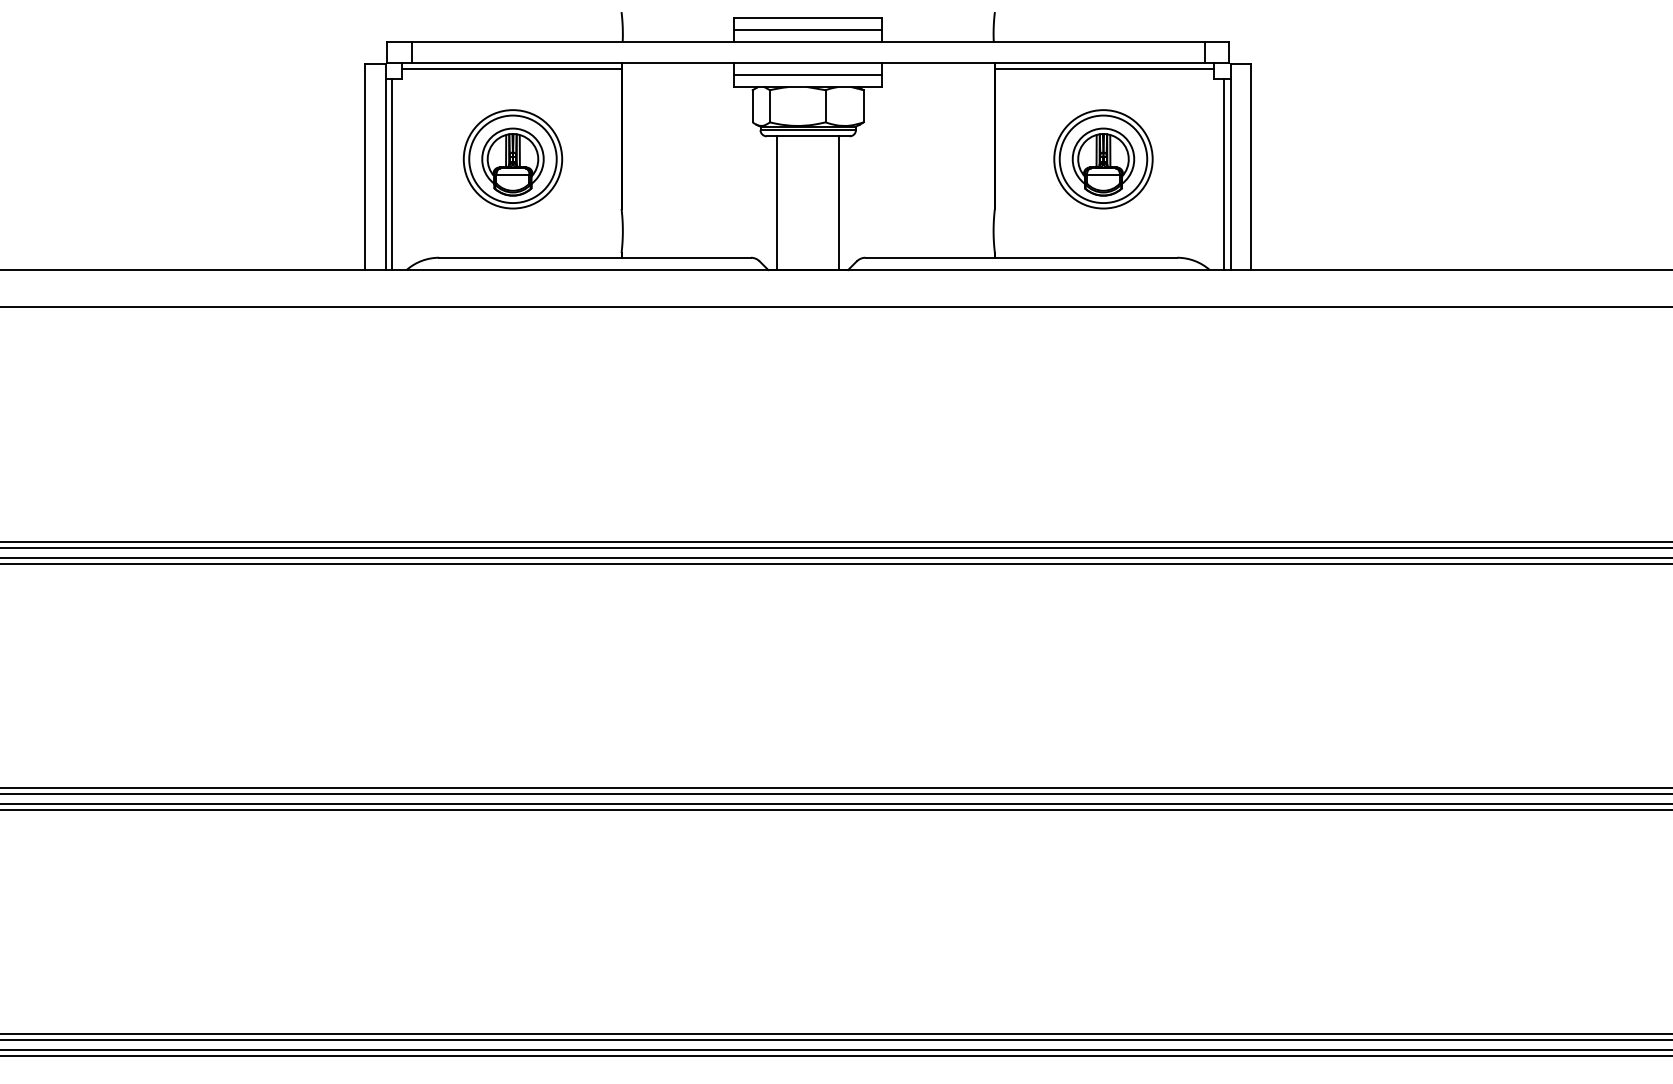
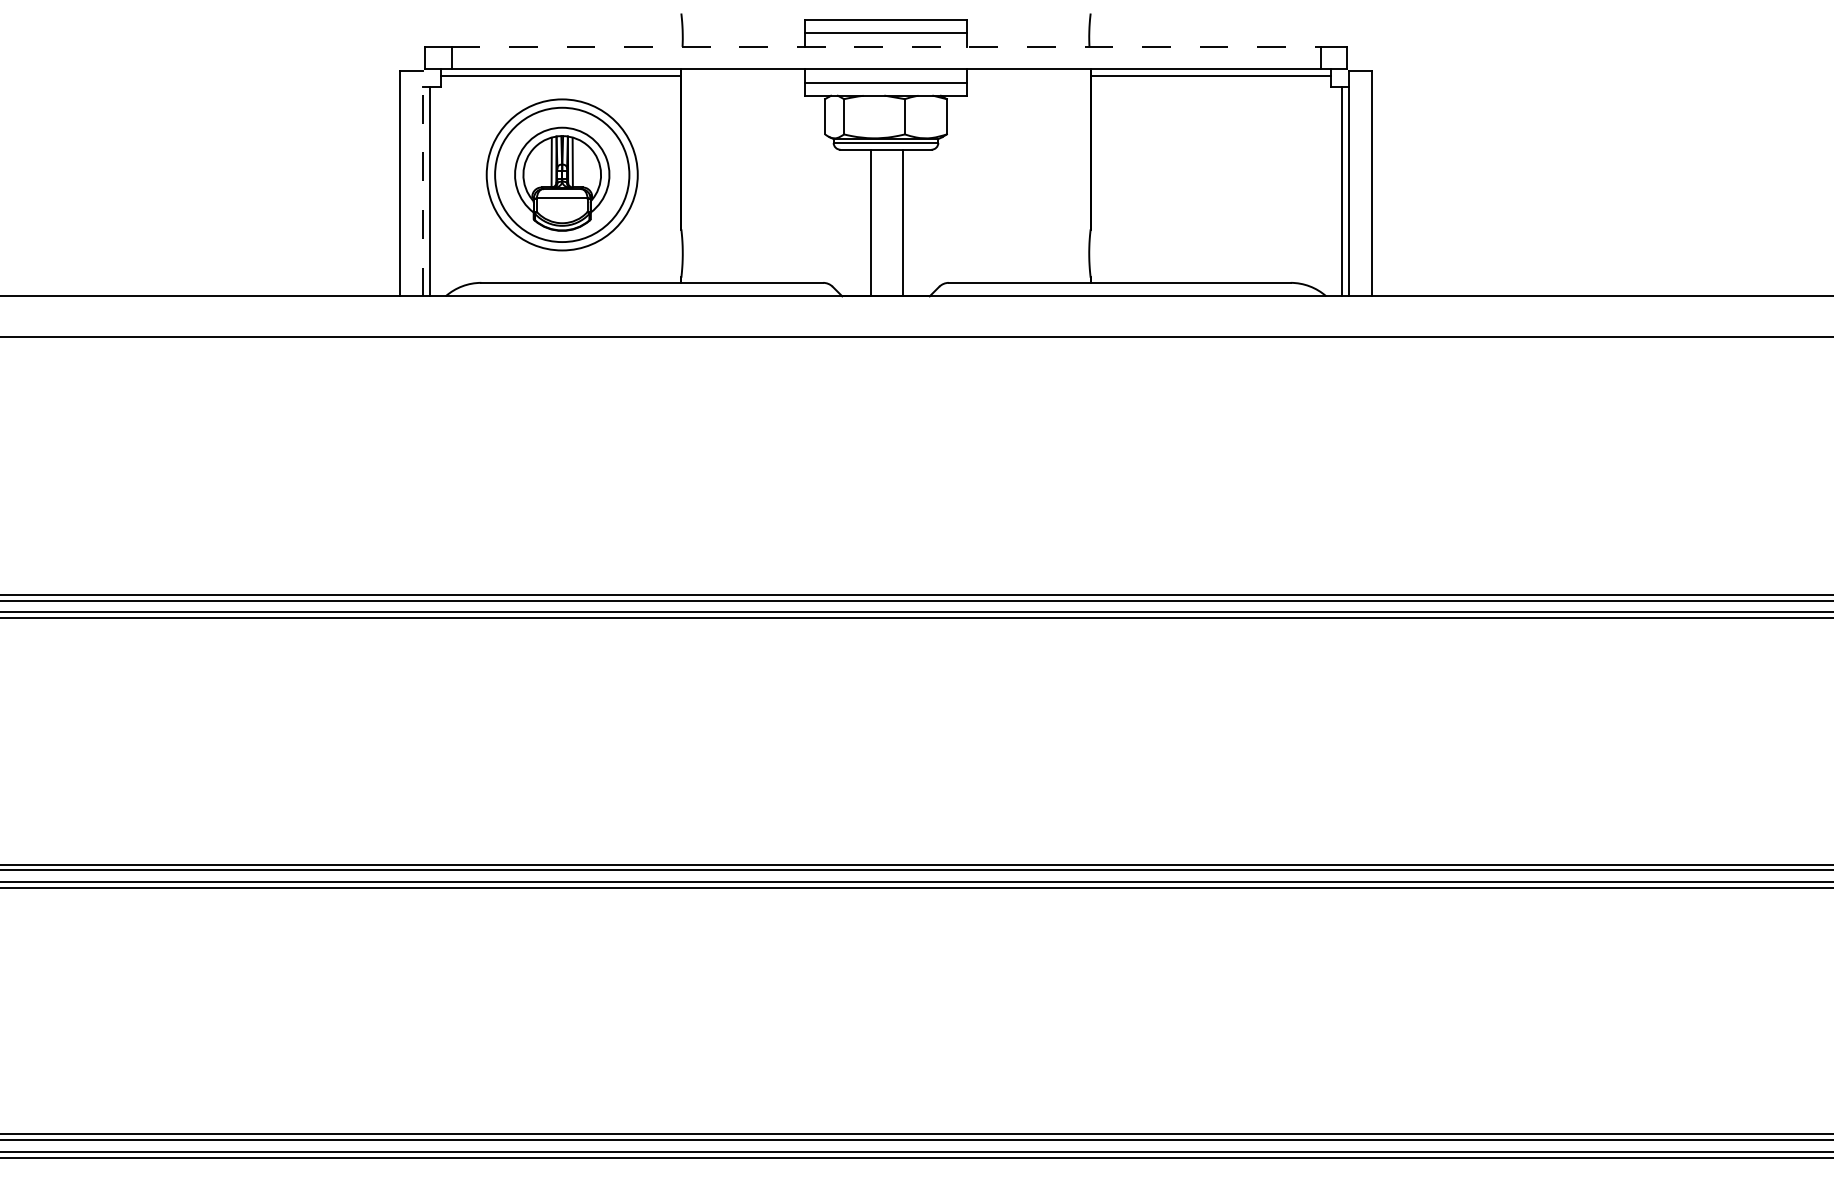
line: (808, 42) -> (886, 46), solid -> dashed
part: (513, 158) -> (562, 174), size x1.4
part: (1103, 158) -> (1209, 174), removed
line: (386, 167) -> (423, 183), solid -> dashed
line: (777, 202) -> (903, 222), moved
line: (838, 202) -> (870, 222), moved

